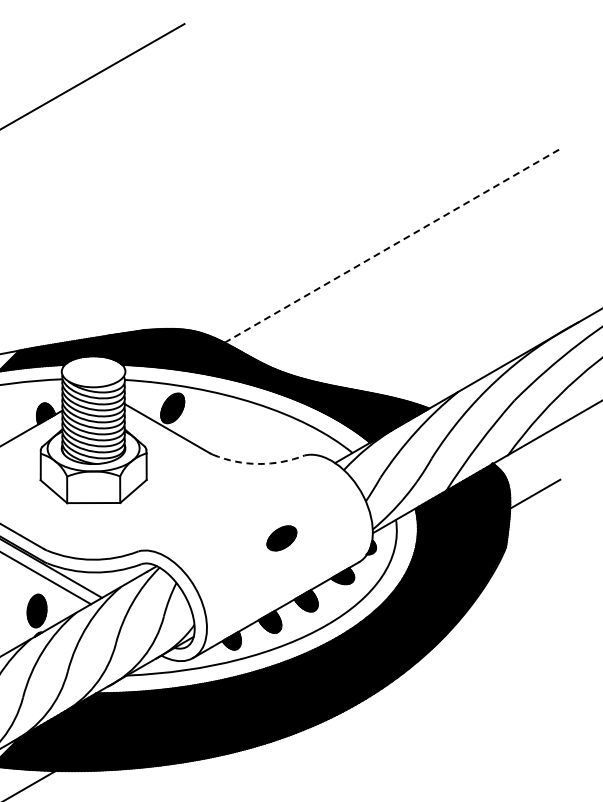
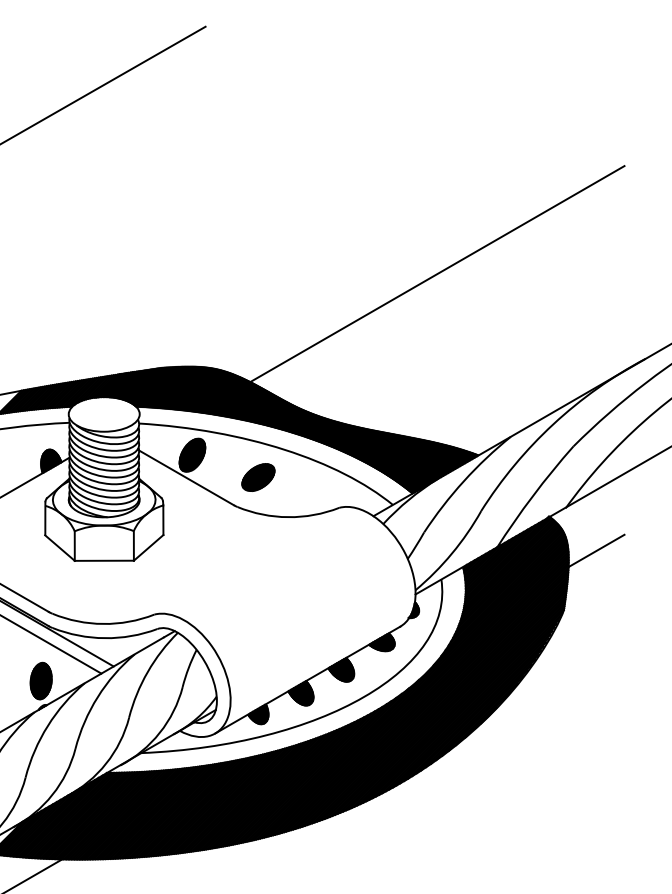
line: (392, 245) -> (437, 273), dashed -> solid
arc: (258, 463) -> (288, 516), dashed -> solid
part: (281, 538) -> (257, 477), moved

